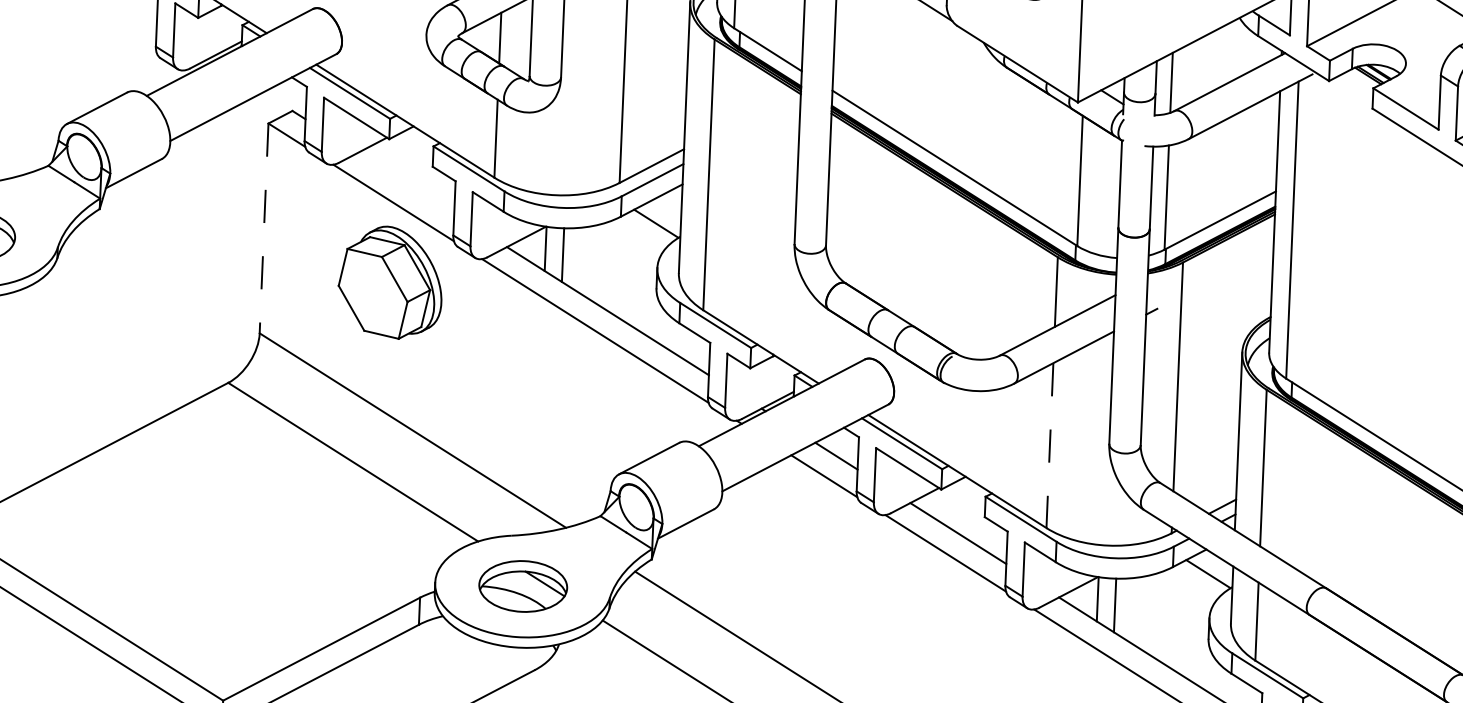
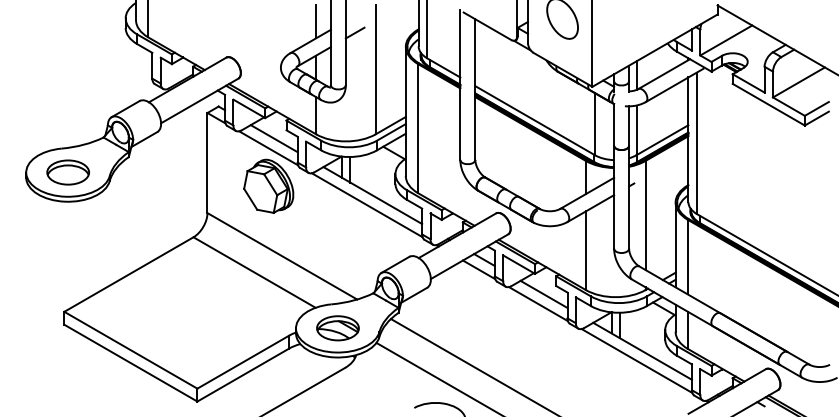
line: (404, 182) -> (273, 138), added
line: (264, 229) -> (207, 163), dashed -> solid
line: (1049, 447) -> (585, 251), dashed -> solid

